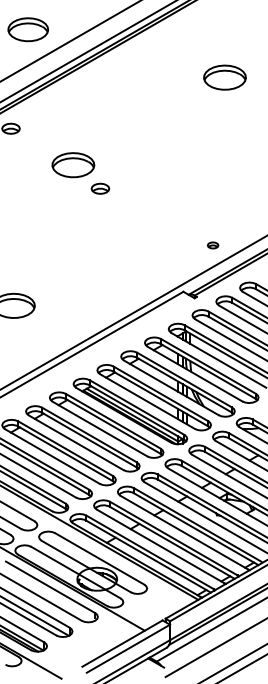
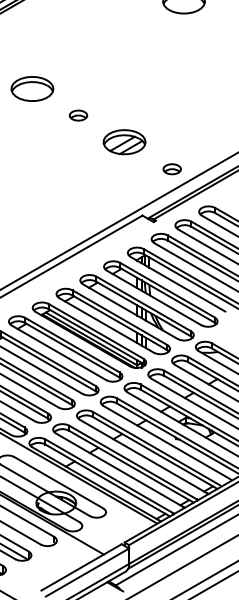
part: (100, 188) -> (78, 115), moved
part: (165, 218) -> (124, 142), added
part: (212, 245) -> (171, 169), size x1.67

